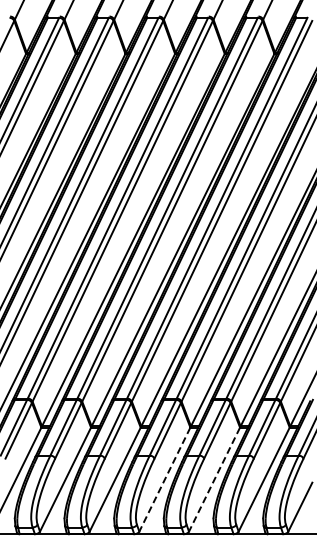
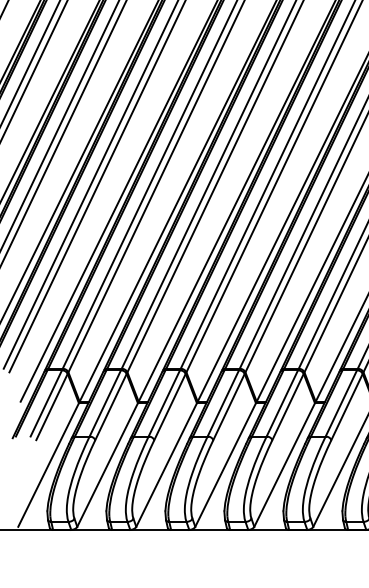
line: (164, 479) -> (225, 464), dashed -> solid
line: (214, 479) -> (284, 464), dashed -> solid

